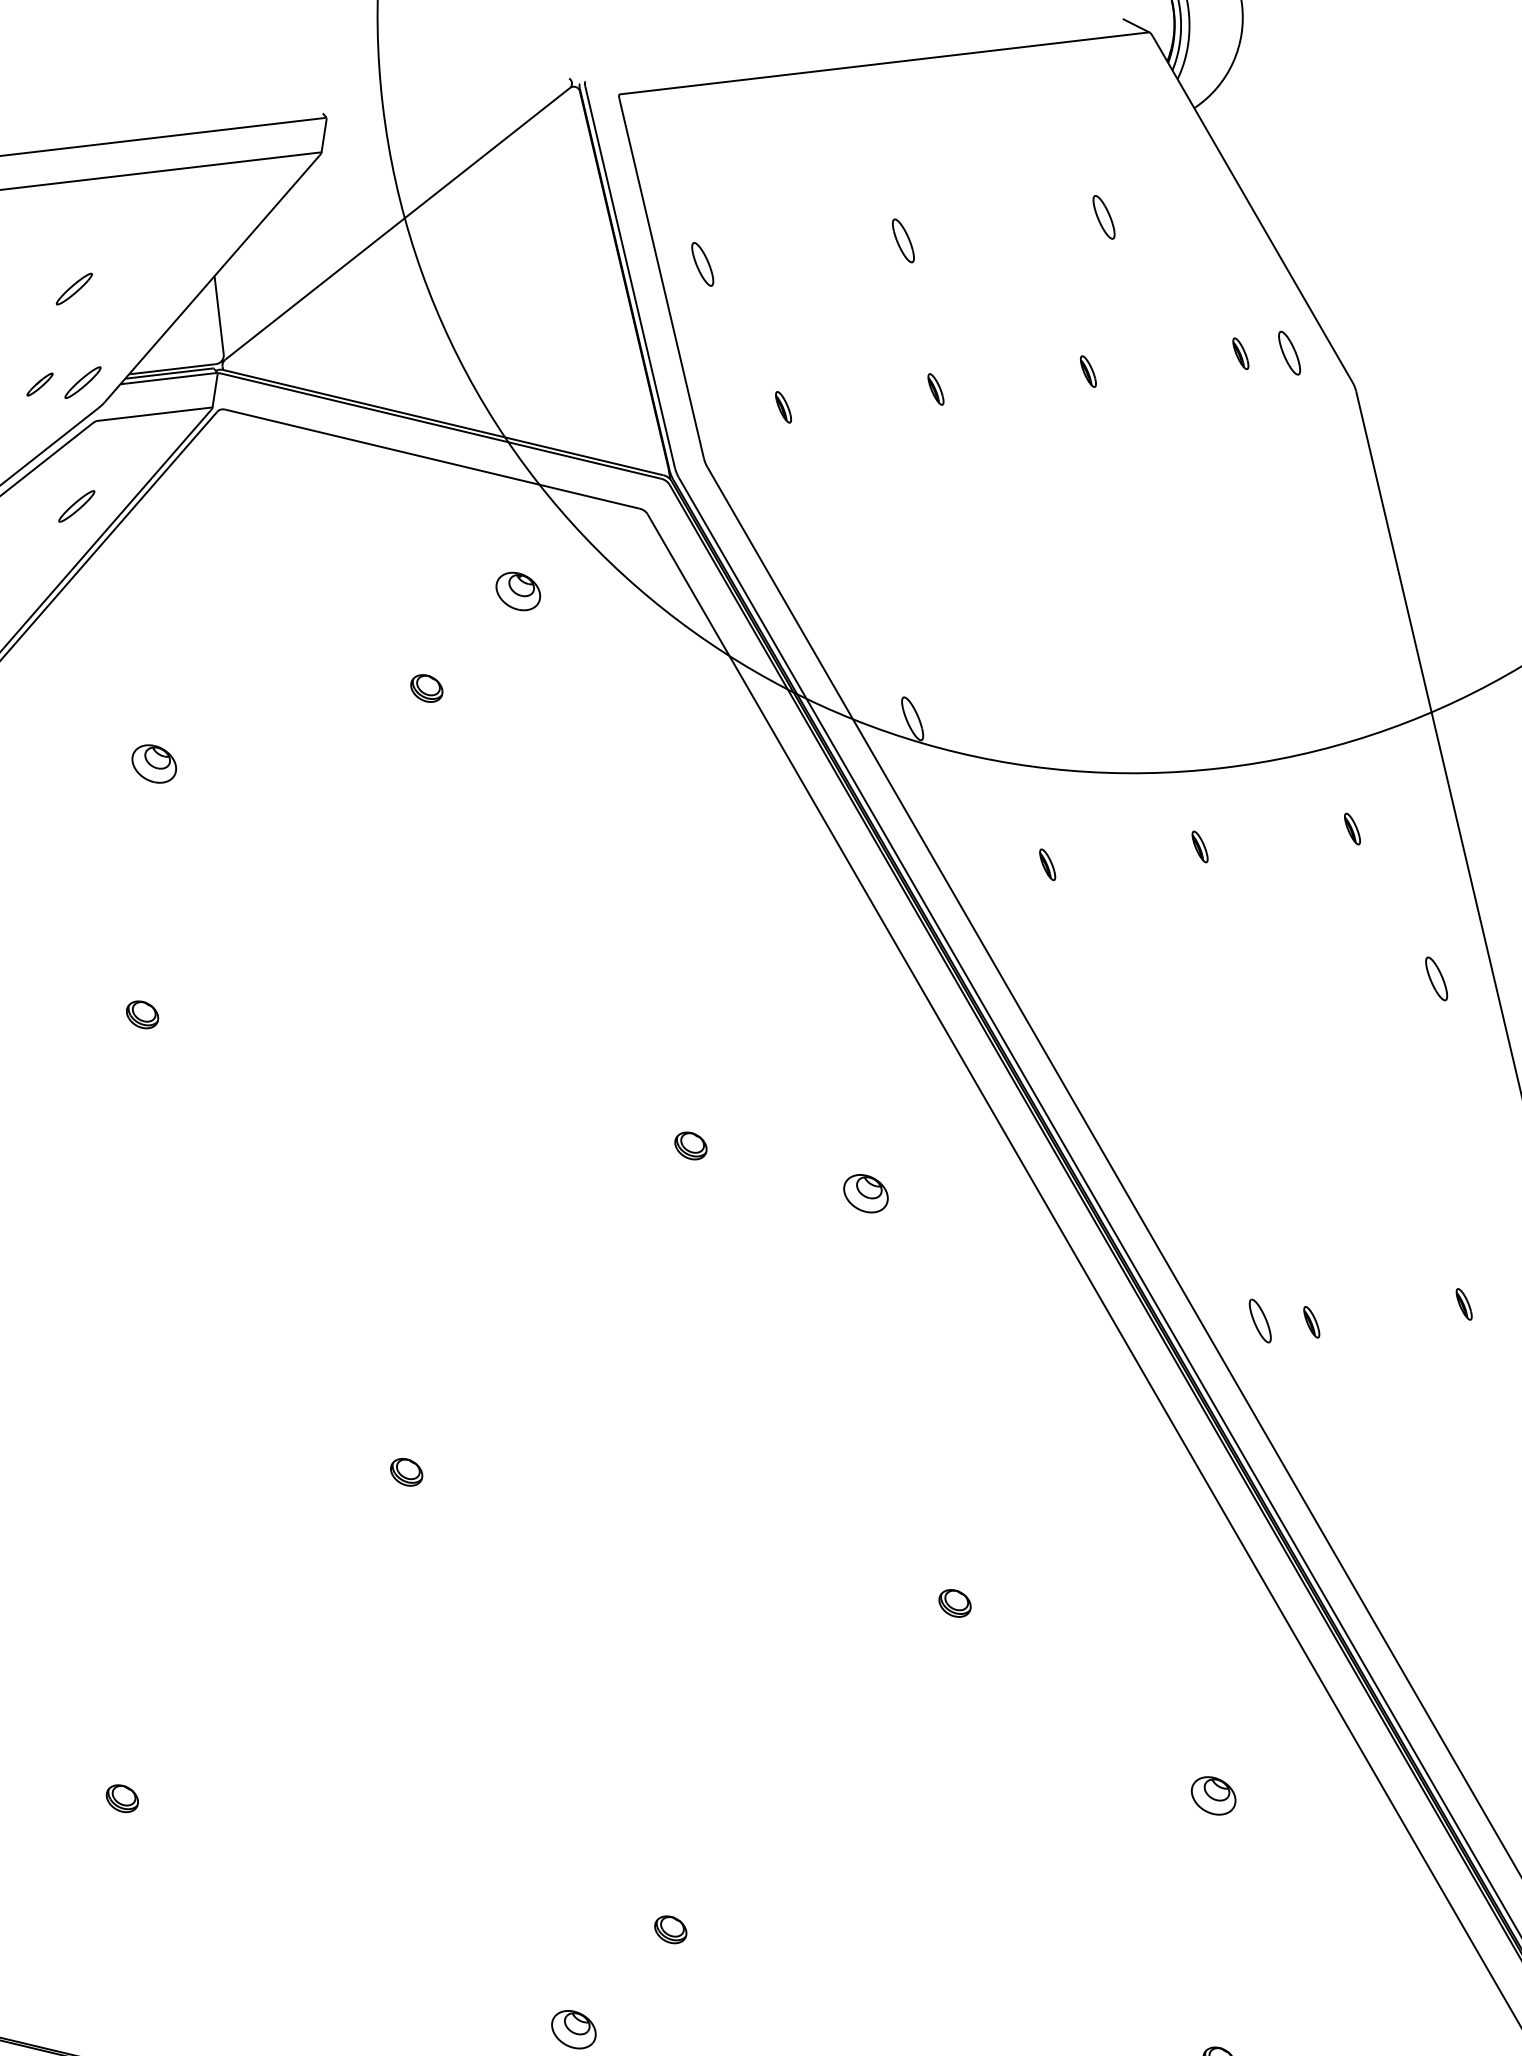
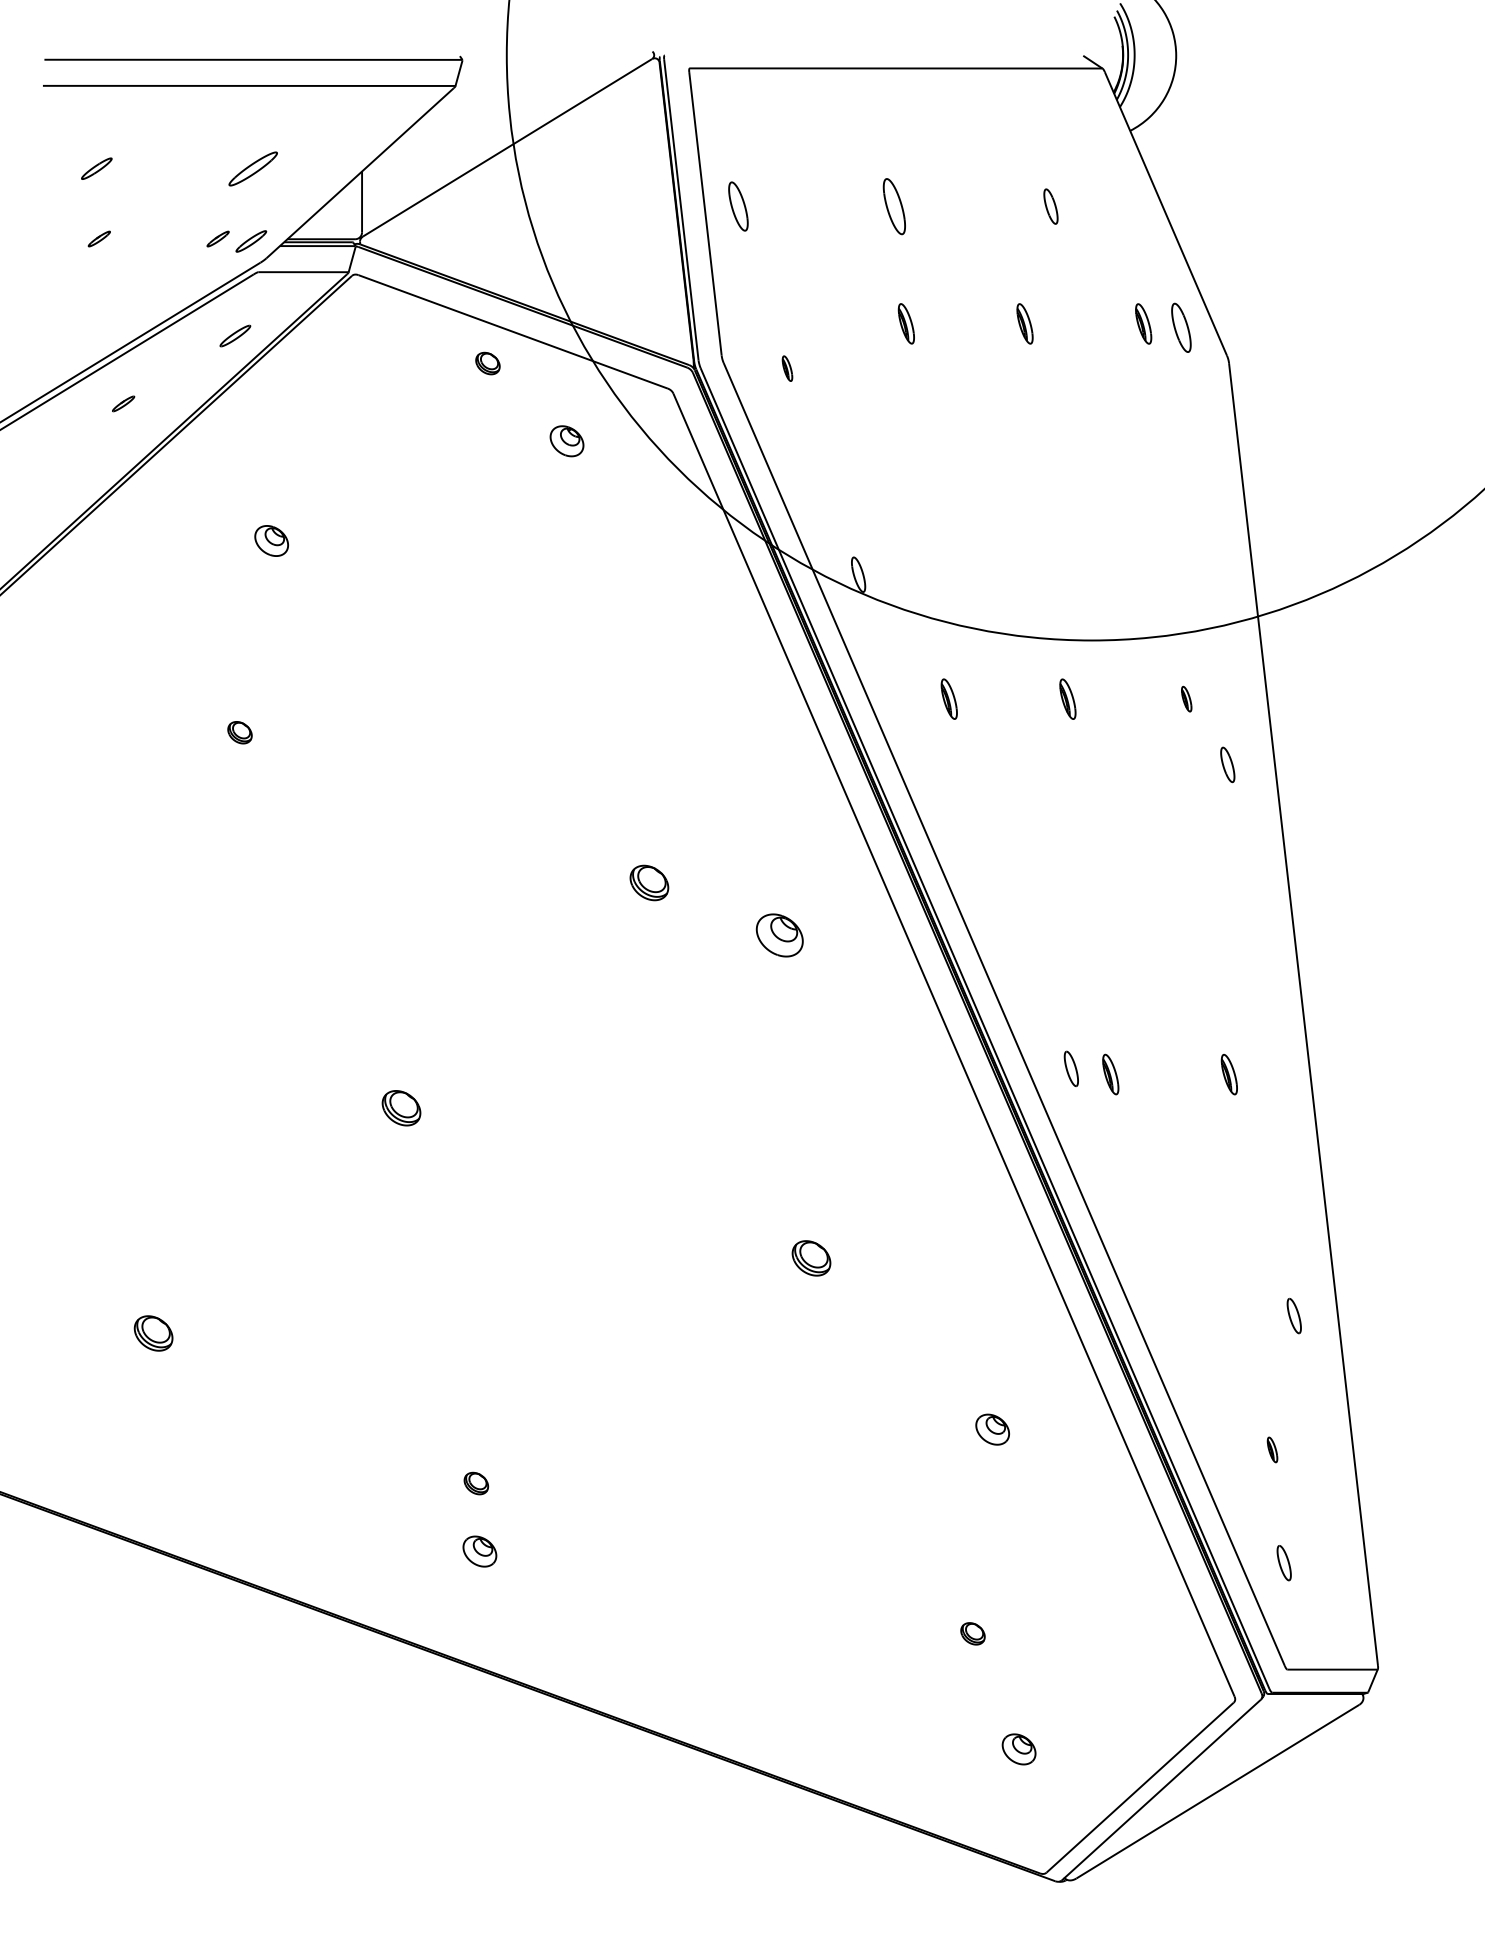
part: (903, 240) -> (894, 206), size x1.6
part: (701, 264) -> (737, 206), size x1.4
part: (73, 288) -> (252, 168), size x1.6
part: (1288, 352) -> (1180, 327), size x1.4
part: (1240, 353) -> (1143, 323), size x1.6
part: (1087, 371) -> (1024, 323), size x1.6
part: (934, 389) -> (905, 323), size x1.6
part: (783, 407) -> (787, 368), moved
part: (426, 688) -> (487, 363), moved
part: (1199, 846) -> (1067, 698), size x1.6
part: (1046, 864) -> (948, 698), size x1.6
part: (1436, 978) -> (1227, 764), moved
part: (690, 1145) -> (649, 882), size x1.6
part: (865, 1193) -> (779, 935), size x1.4
part: (1464, 1304) -> (1229, 1074), size x1.6
part: (1311, 1322) -> (1110, 1074), size x1.6
part: (406, 1471) -> (401, 1107), size x1.6
part: (954, 1603) -> (810, 1258), size x1.6
part: (121, 1797) -> (153, 1332), size x1.6
part: (670, 1929) -> (476, 1483), moved

